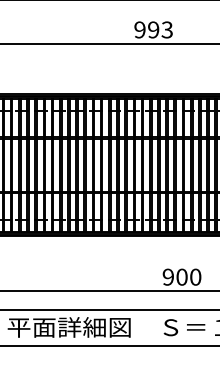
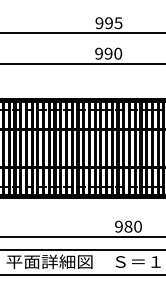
text: (167, 29) -> (118, 53), 993 -> 990
text: (182, 276) -> (128, 226), 900 -> 980

